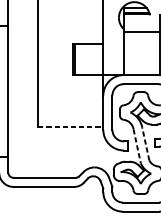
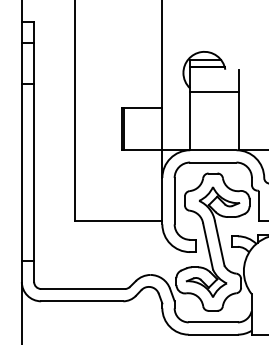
line: (70, 127) -> (118, 220), dashed -> solid
line: (145, 144) -> (219, 243), dashed -> solid
line: (137, 147) -> (208, 247), dashed -> solid

